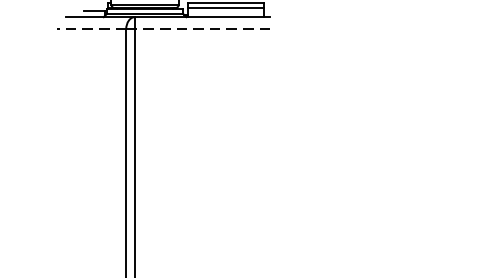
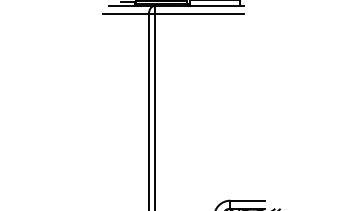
line: (90, 30) -> (125, 14), dashed -> solid
line: (202, 30) -> (199, 14), dashed -> solid

